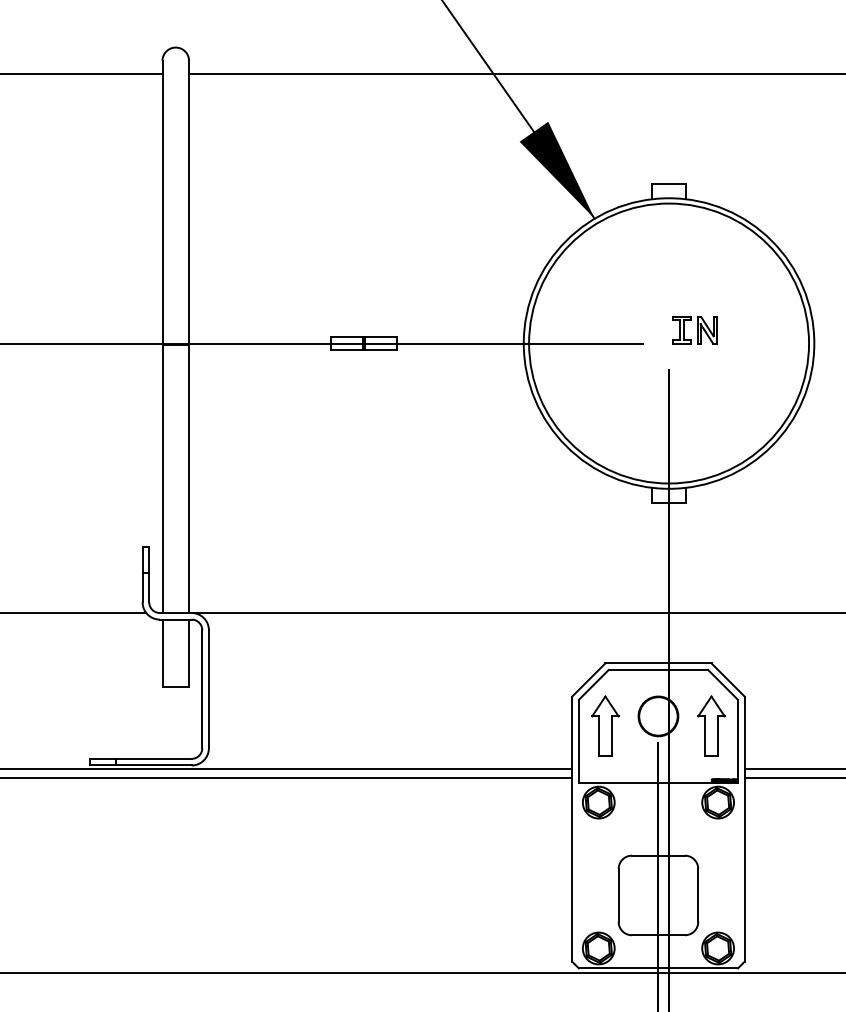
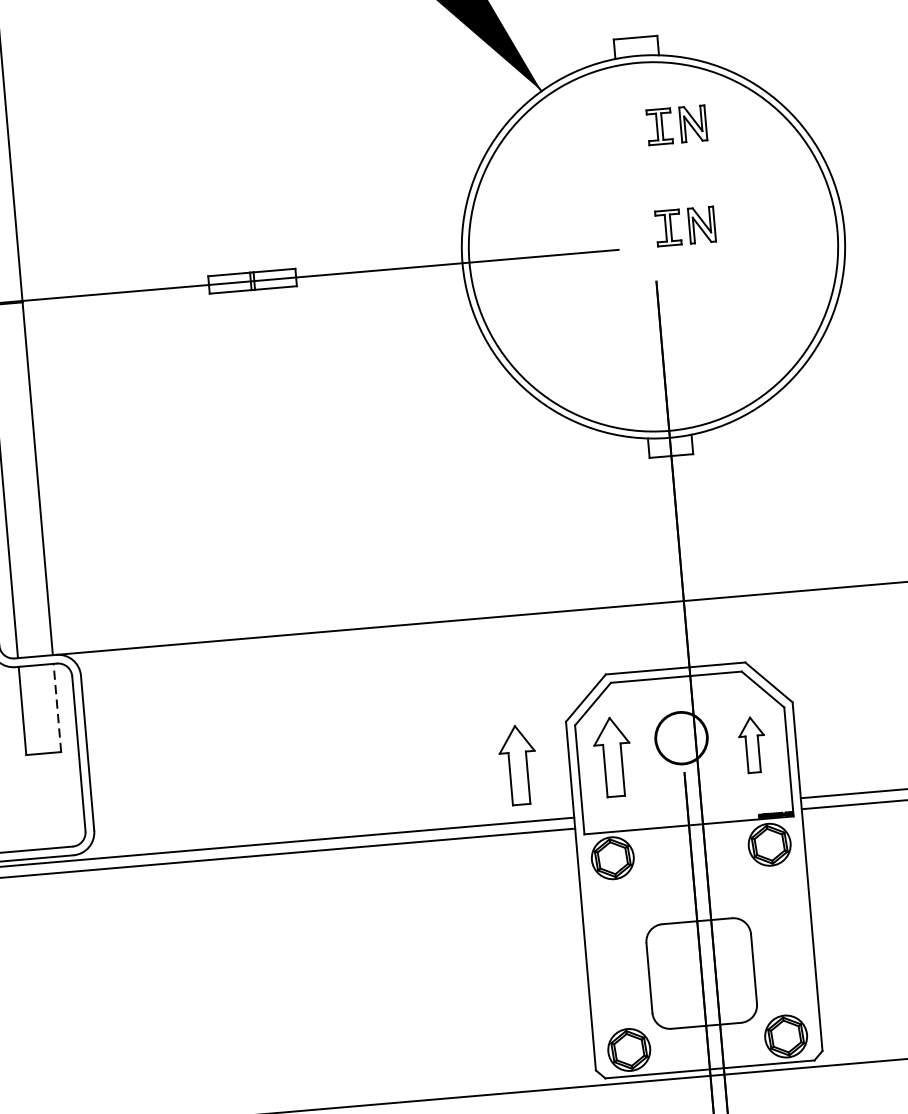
part: (694, 253) -> (676, 125), added
line: (189, 653) -> (58, 708), solid -> dashed
part: (533, 725) -> (518, 764), added
part: (711, 725) -> (752, 744), size x0.7

